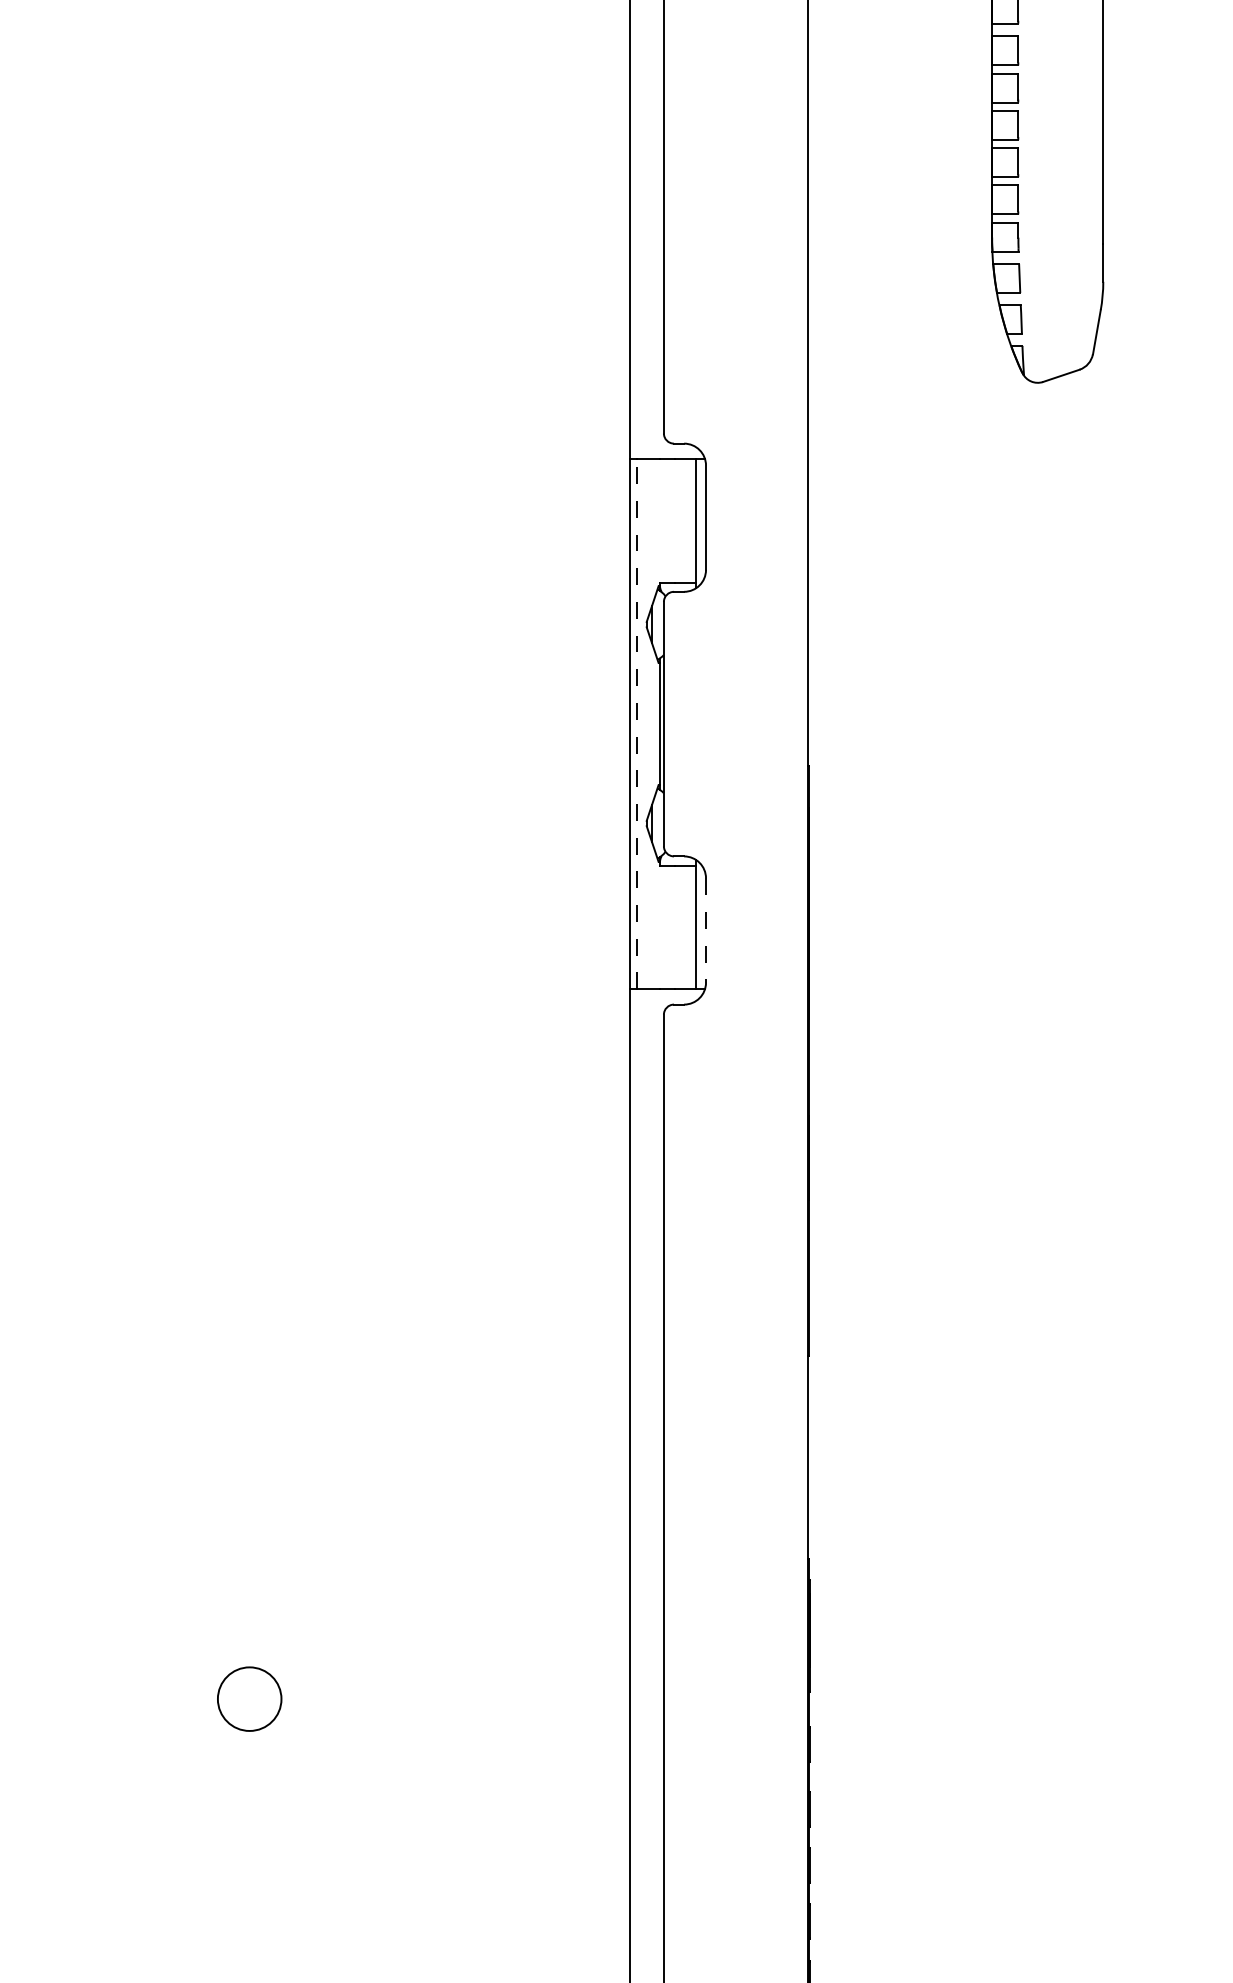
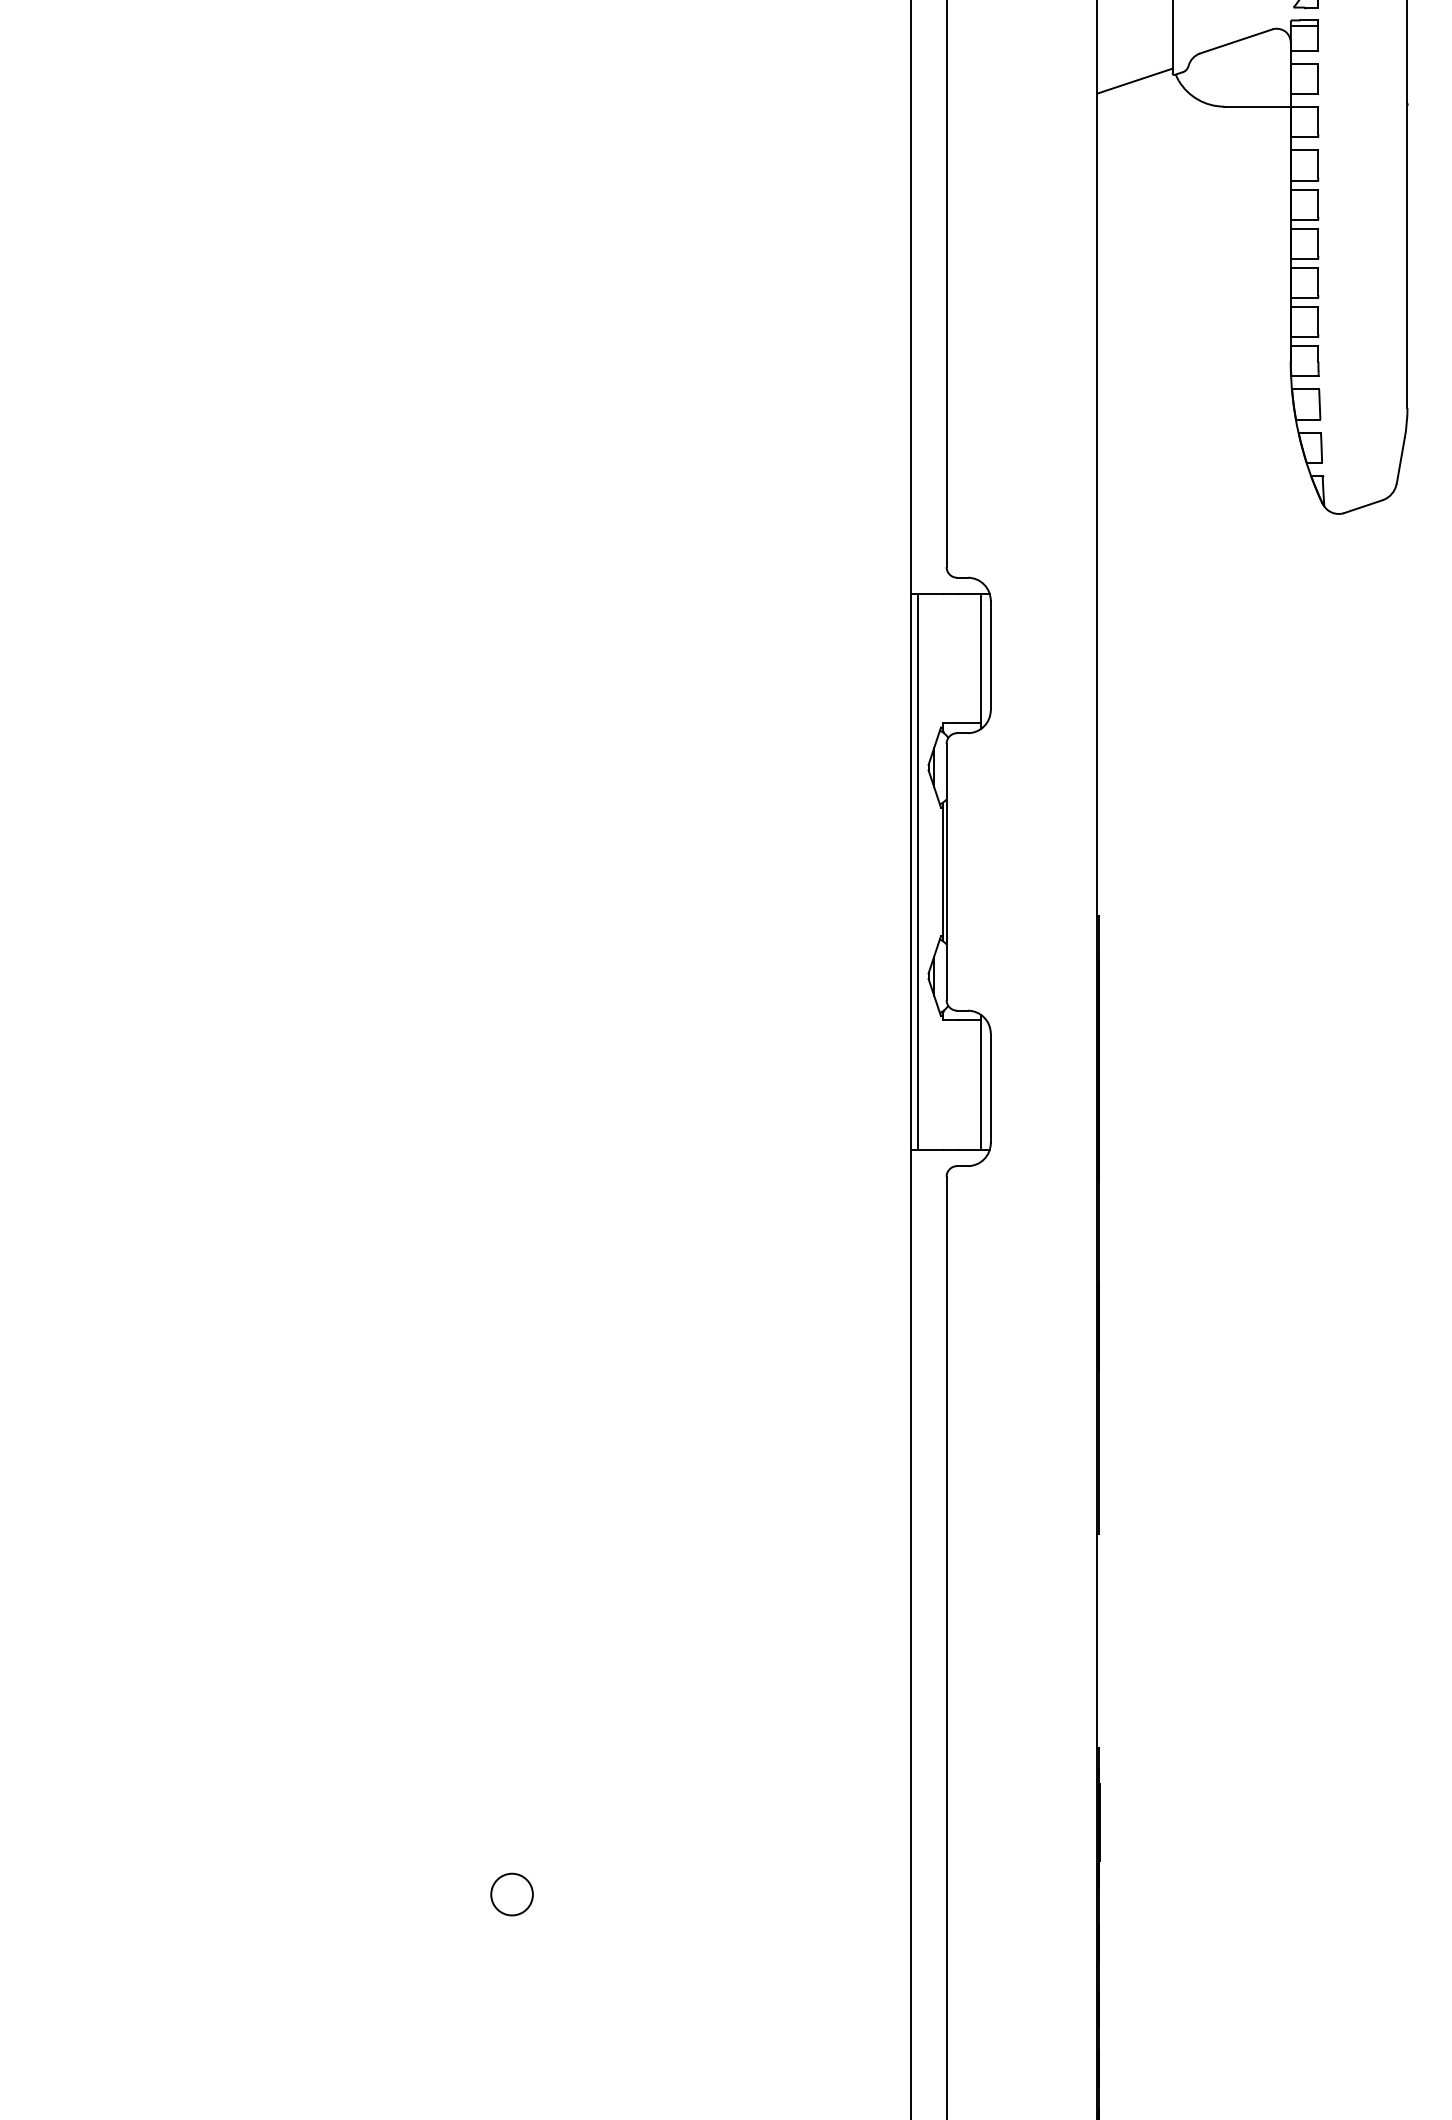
line: (637, 723) -> (918, 871), dashed -> solid
line: (705, 930) -> (990, 1088), dashed -> solid
circle: (249, 1699) -> (511, 1894), size x0.62

